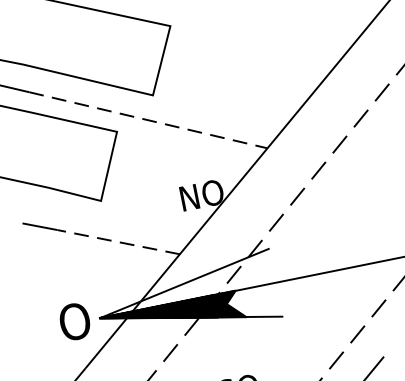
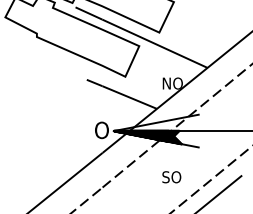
line: (147, 119) -> (154, 43), dashed -> solid
line: (118, 242) -> (129, 97), dashed -> solid

